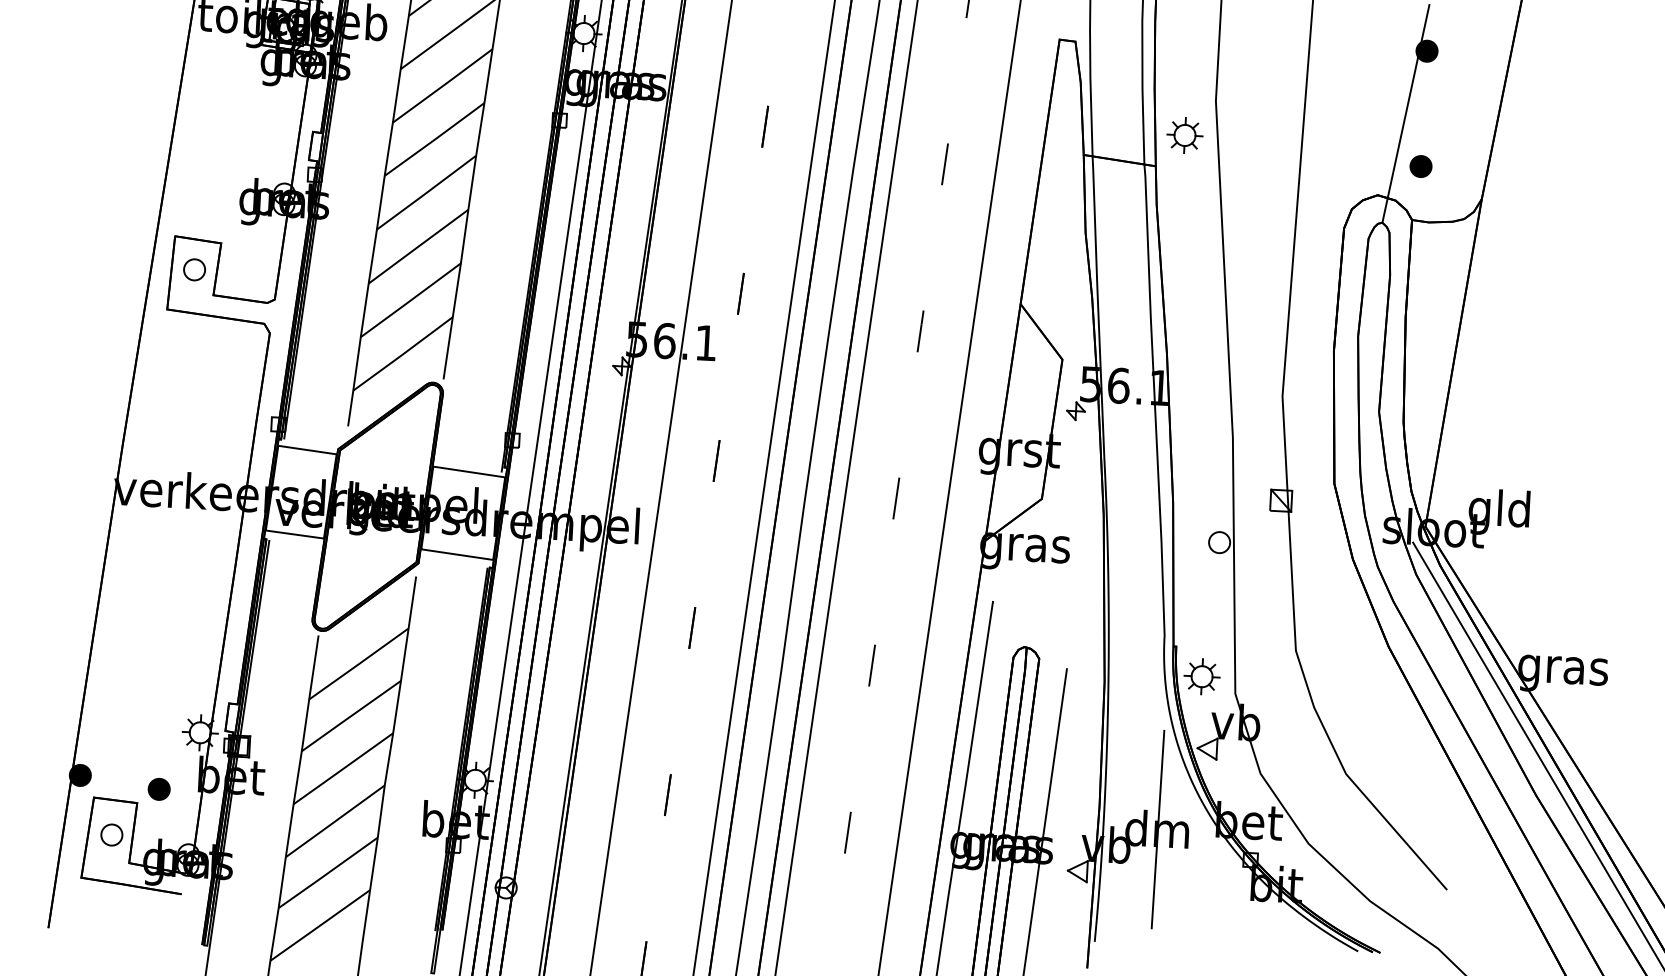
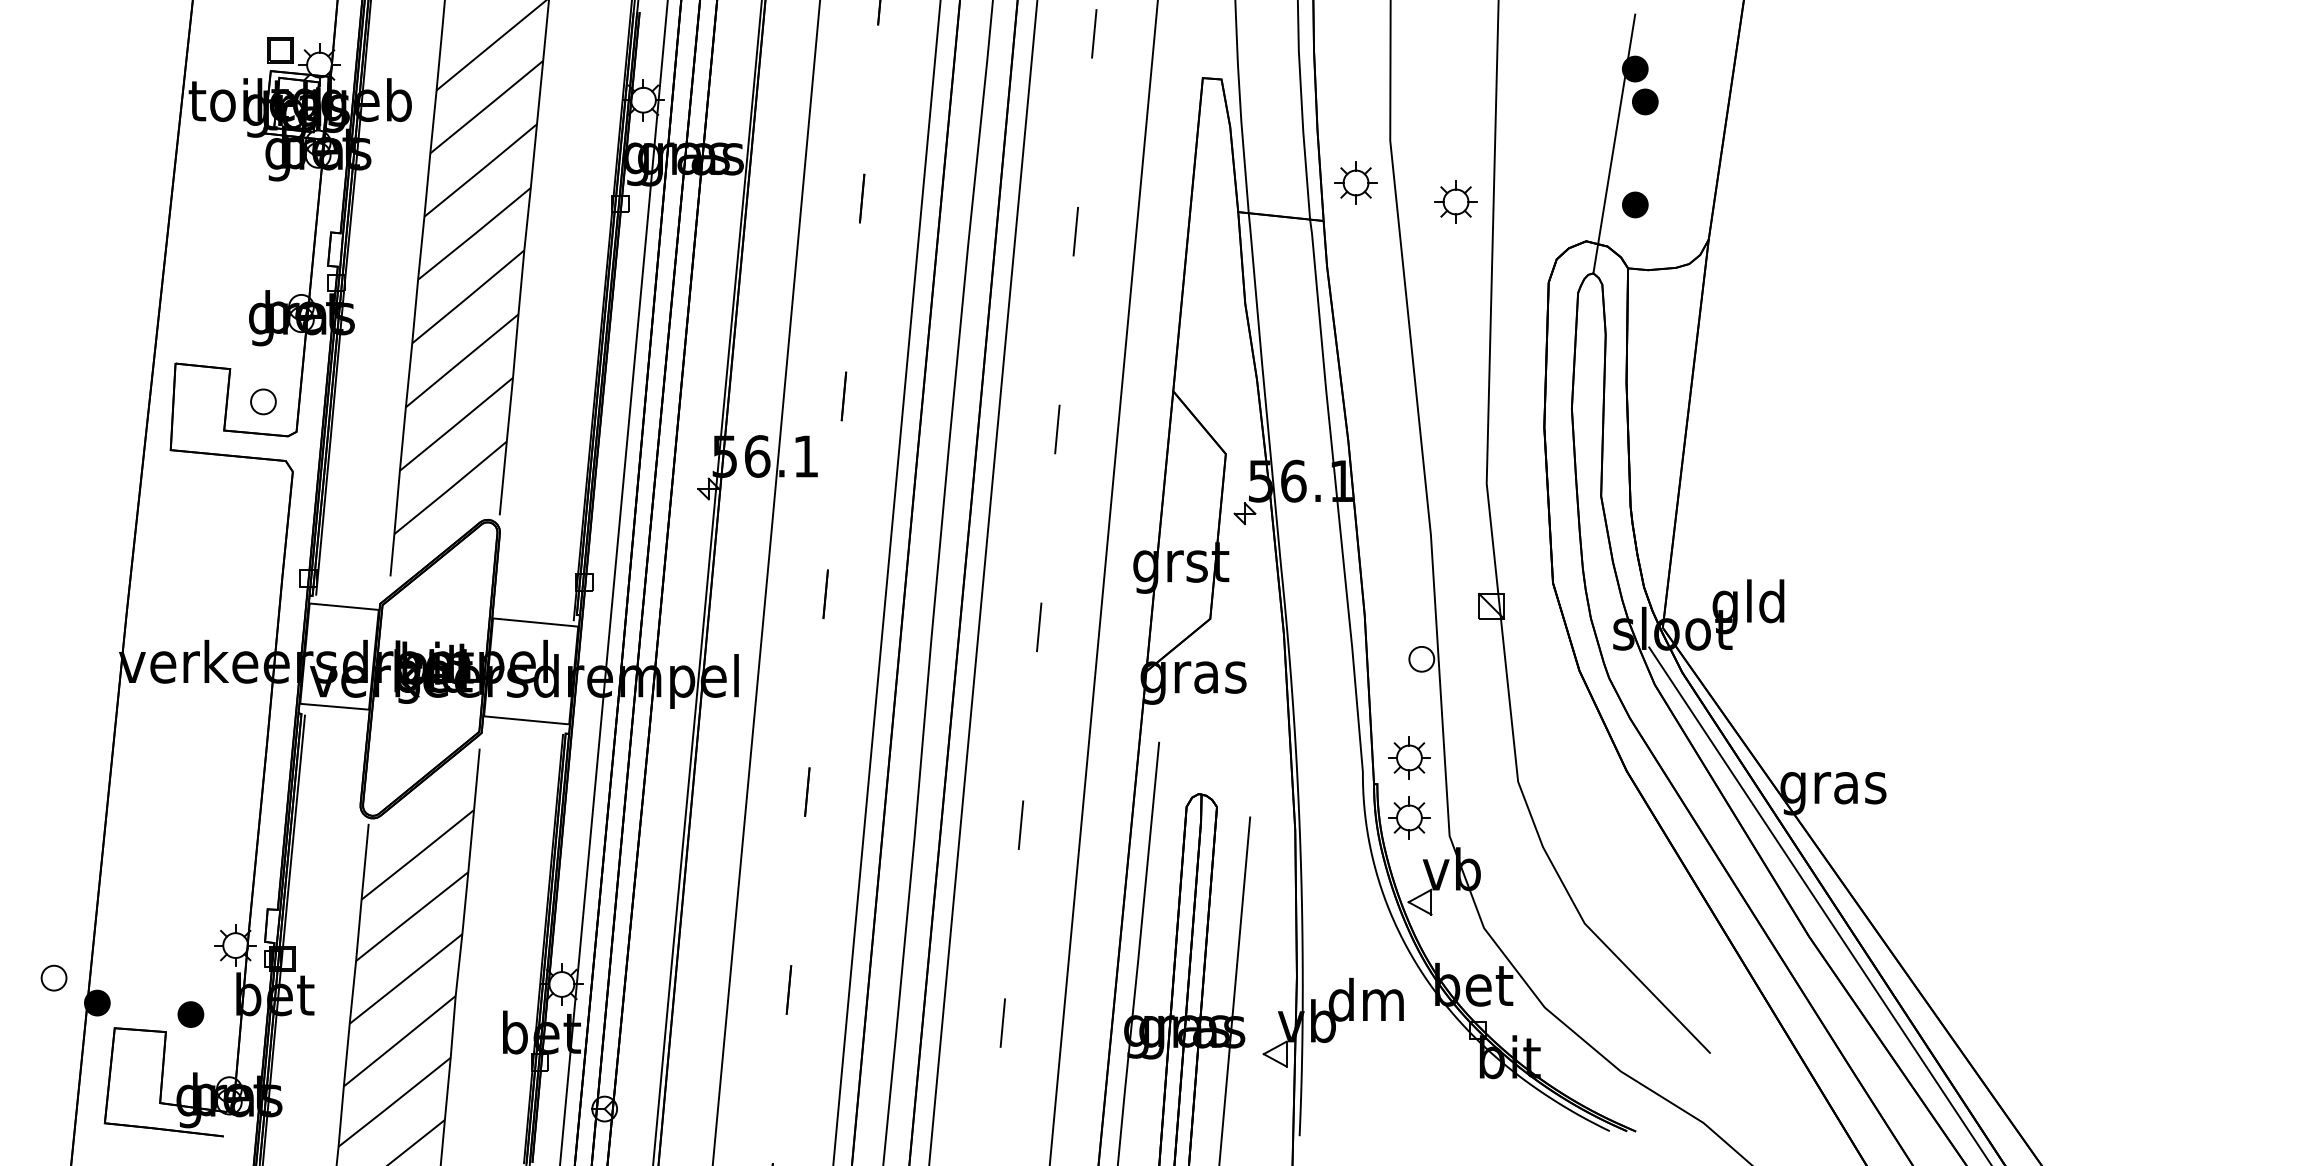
part: (1434, 79) -> (1645, 101), added
part: (1268, 155) -> (1455, 201), added
part: (194, 269) -> (263, 401), moved
part: (1204, 625) -> (1409, 757), added
line: (1157, 828) -> (1366, 999), removed
part: (111, 834) -> (53, 977), moved

